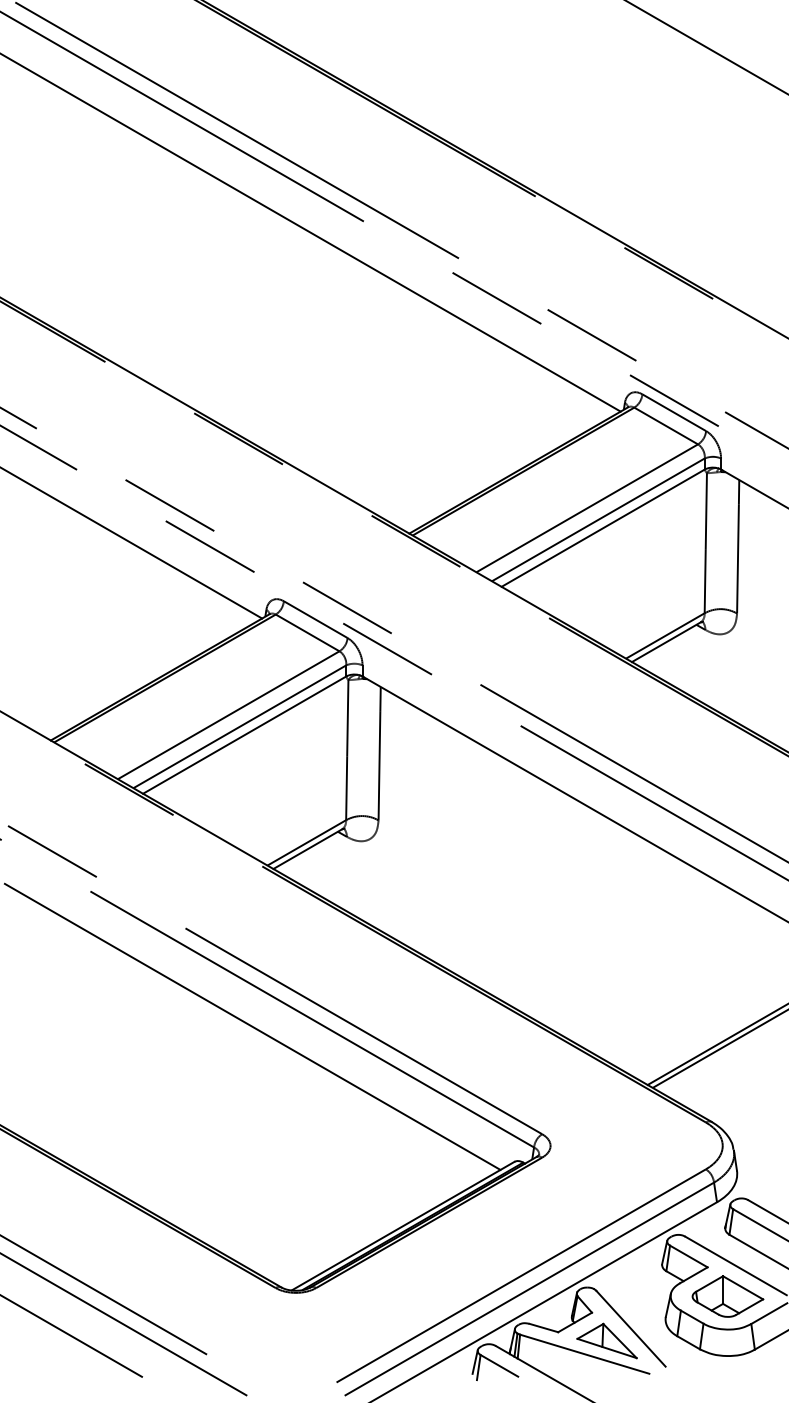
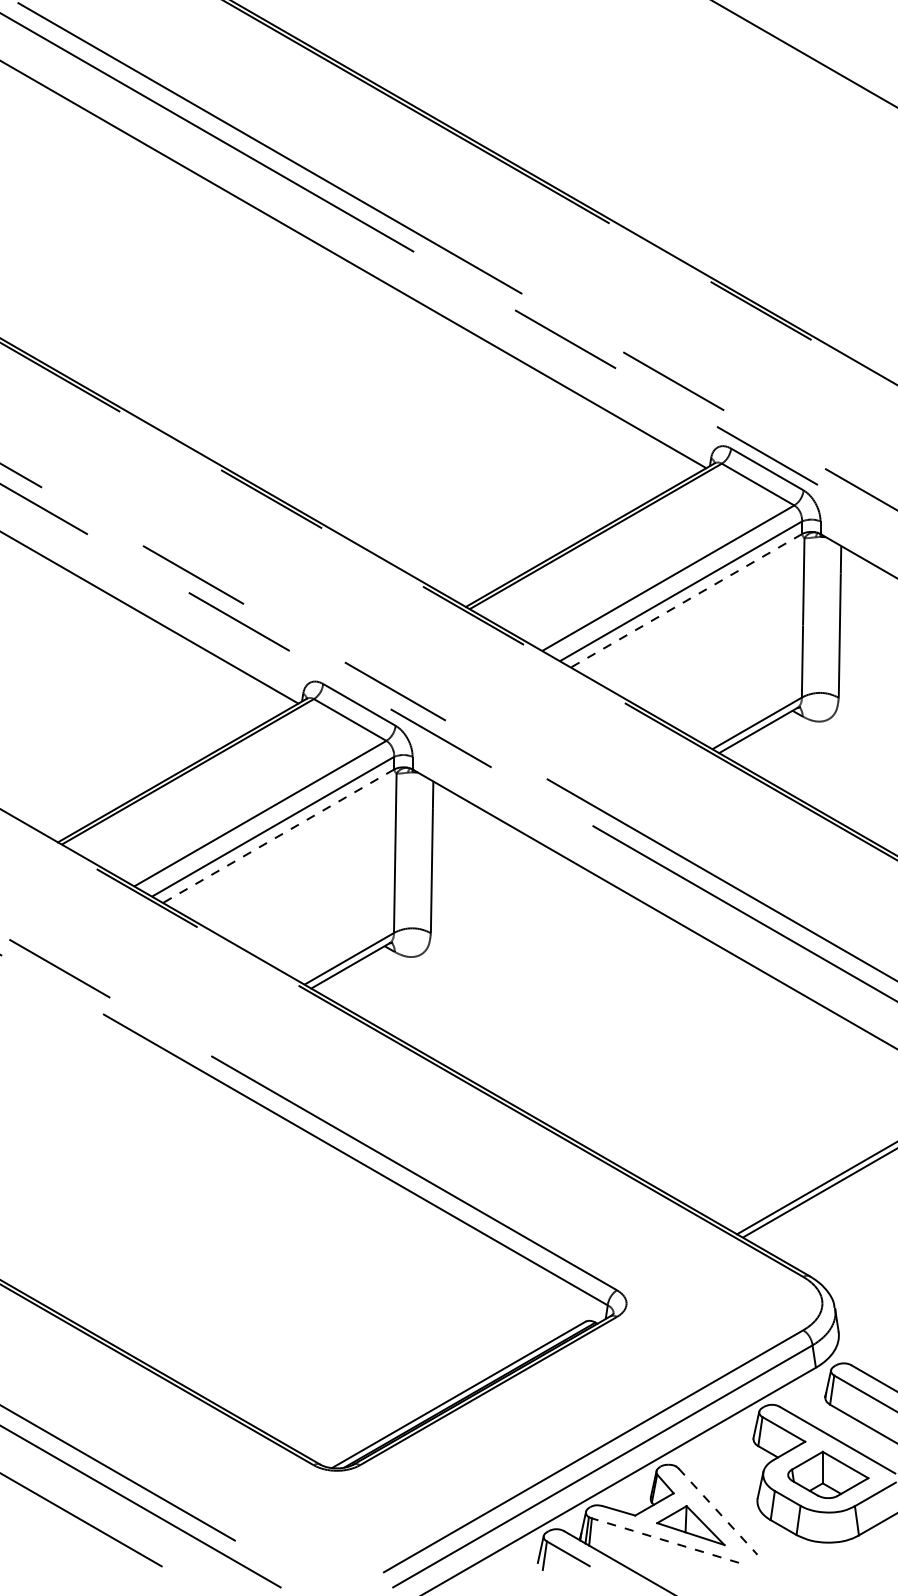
line: (602, 528) -> (685, 601), solid -> dashed
line: (244, 735) -> (278, 836), solid -> dashed
line: (252, 1026) -> (287, 1167), removed
line: (631, 1329) -> (718, 1512), solid -> dashed
line: (584, 1354) -> (665, 1540), solid -> dashed

